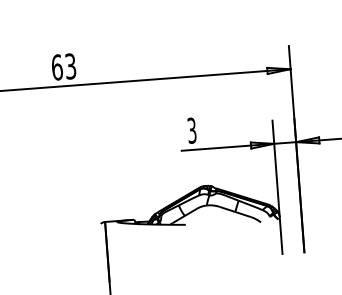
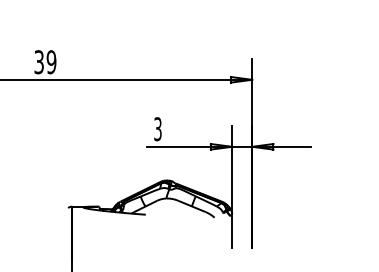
text: (64, 67) -> (45, 62), 63 -> 39

